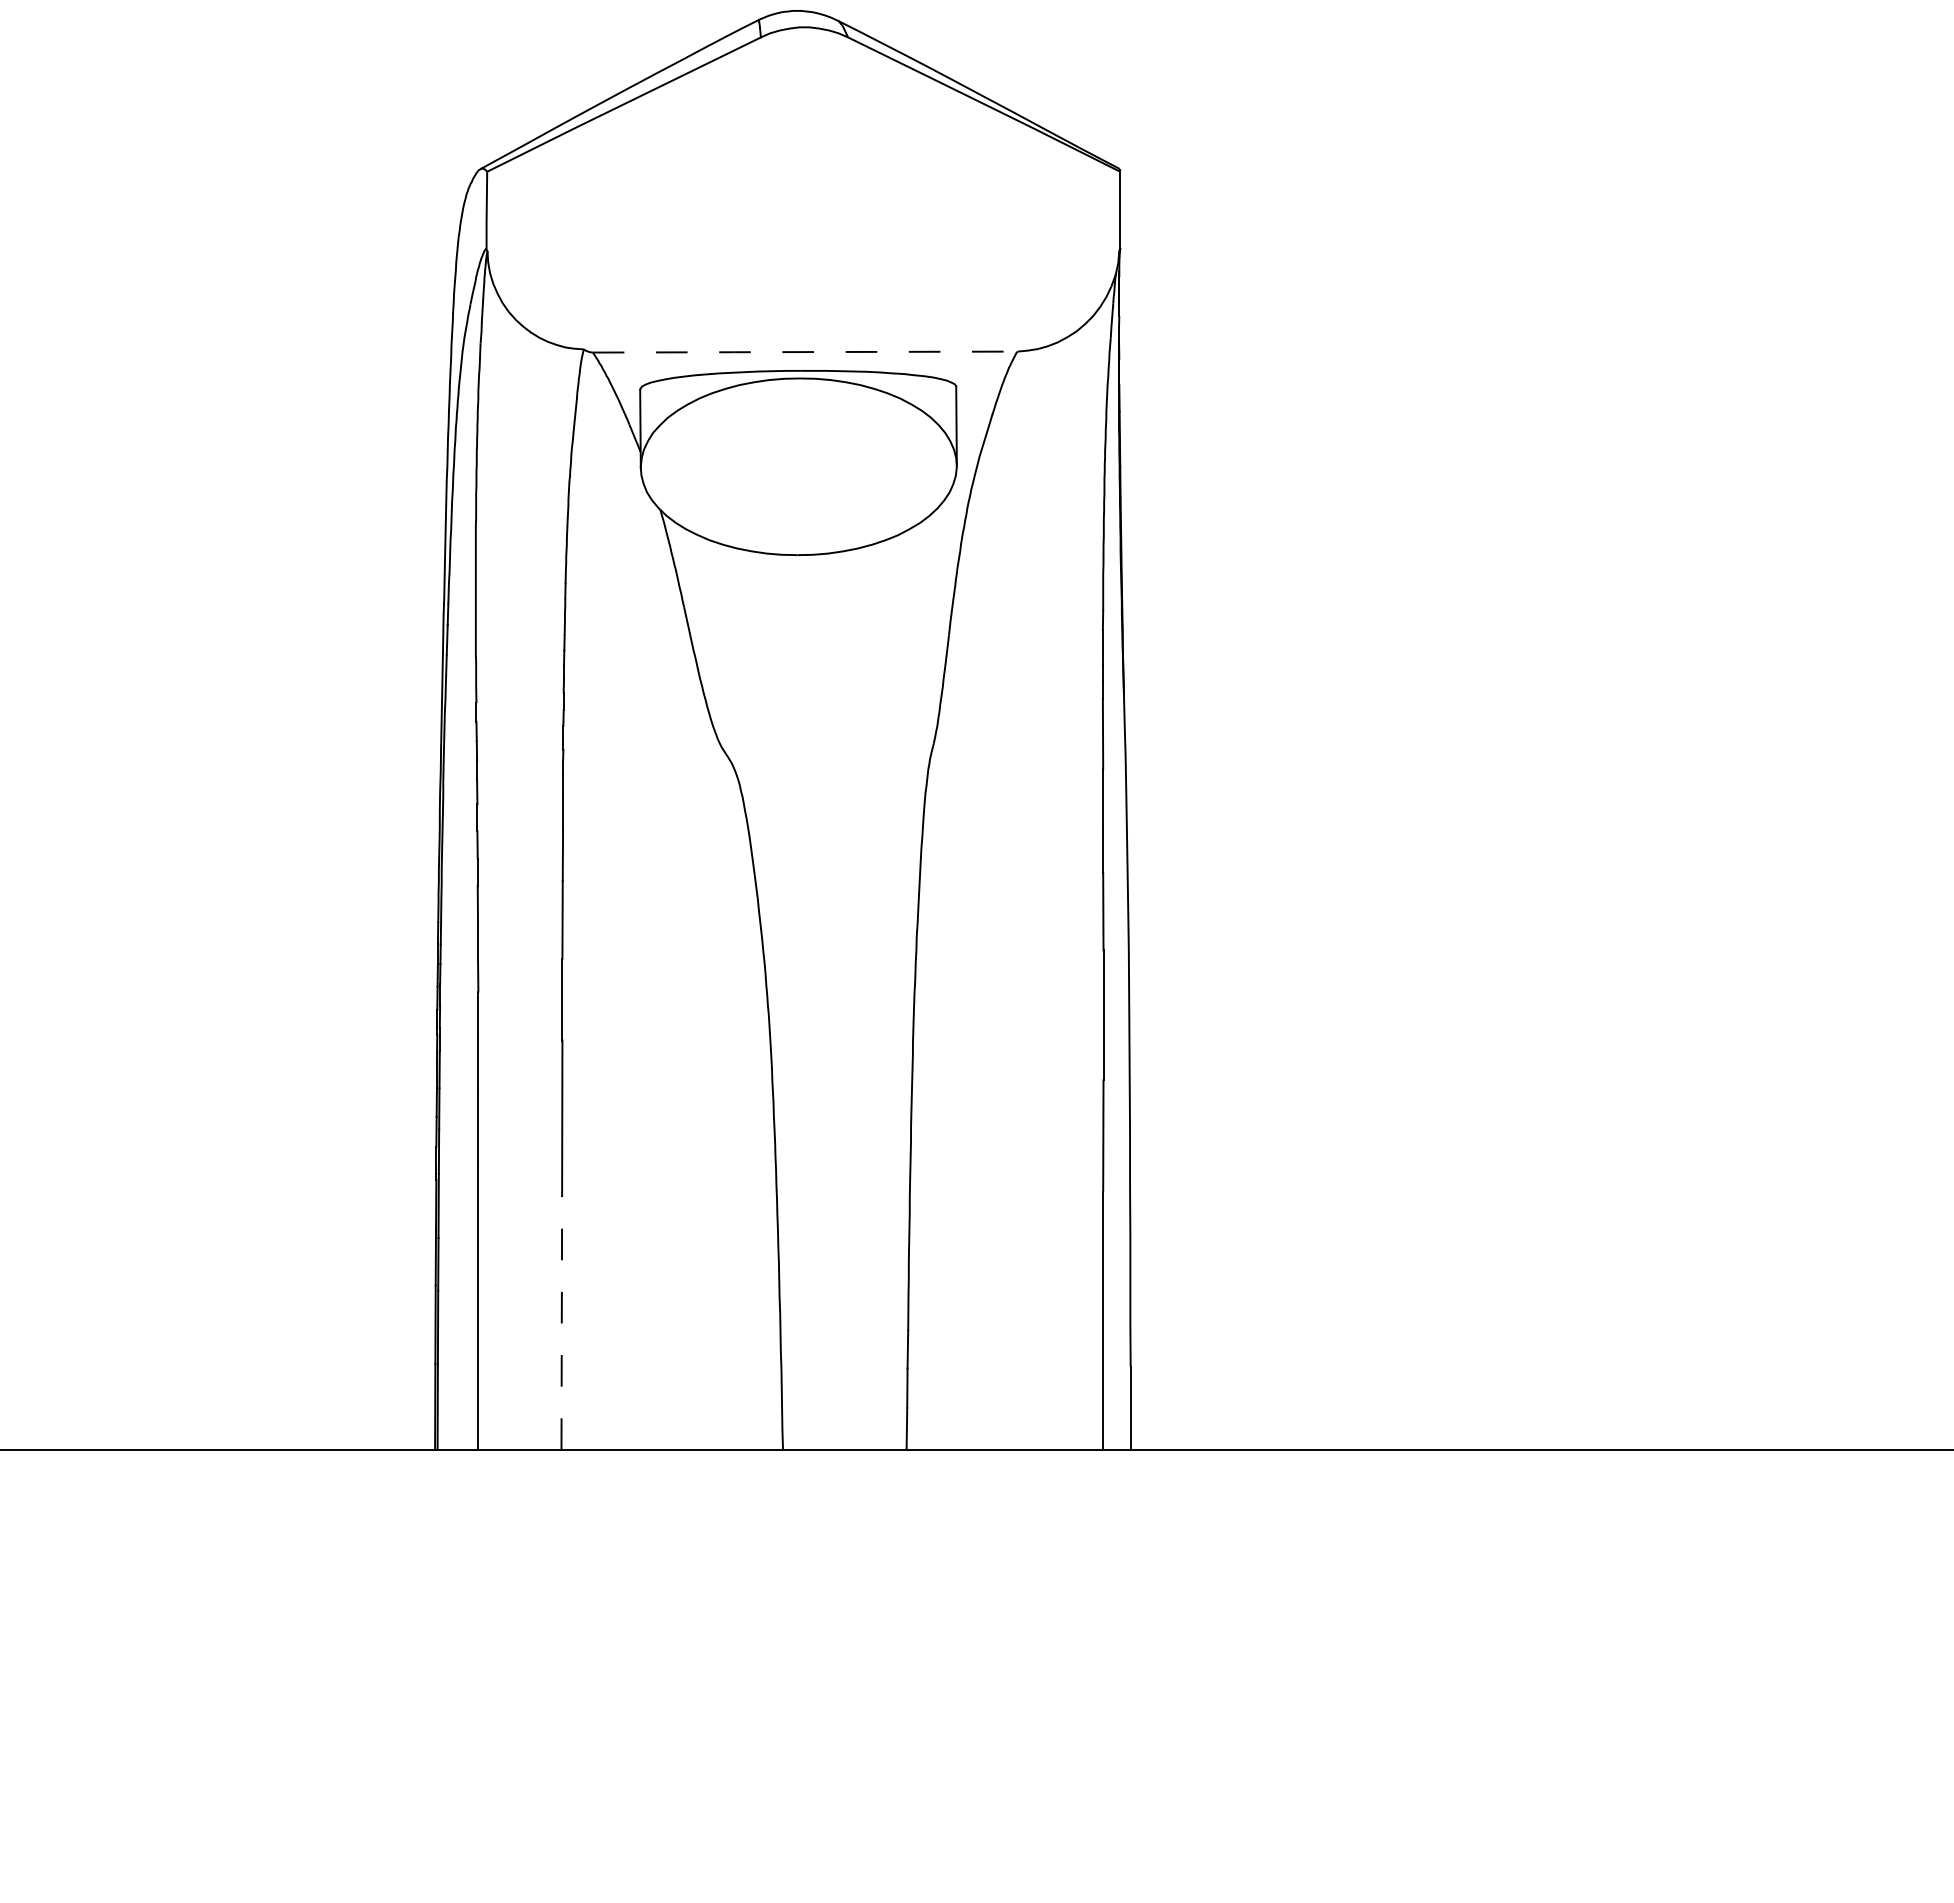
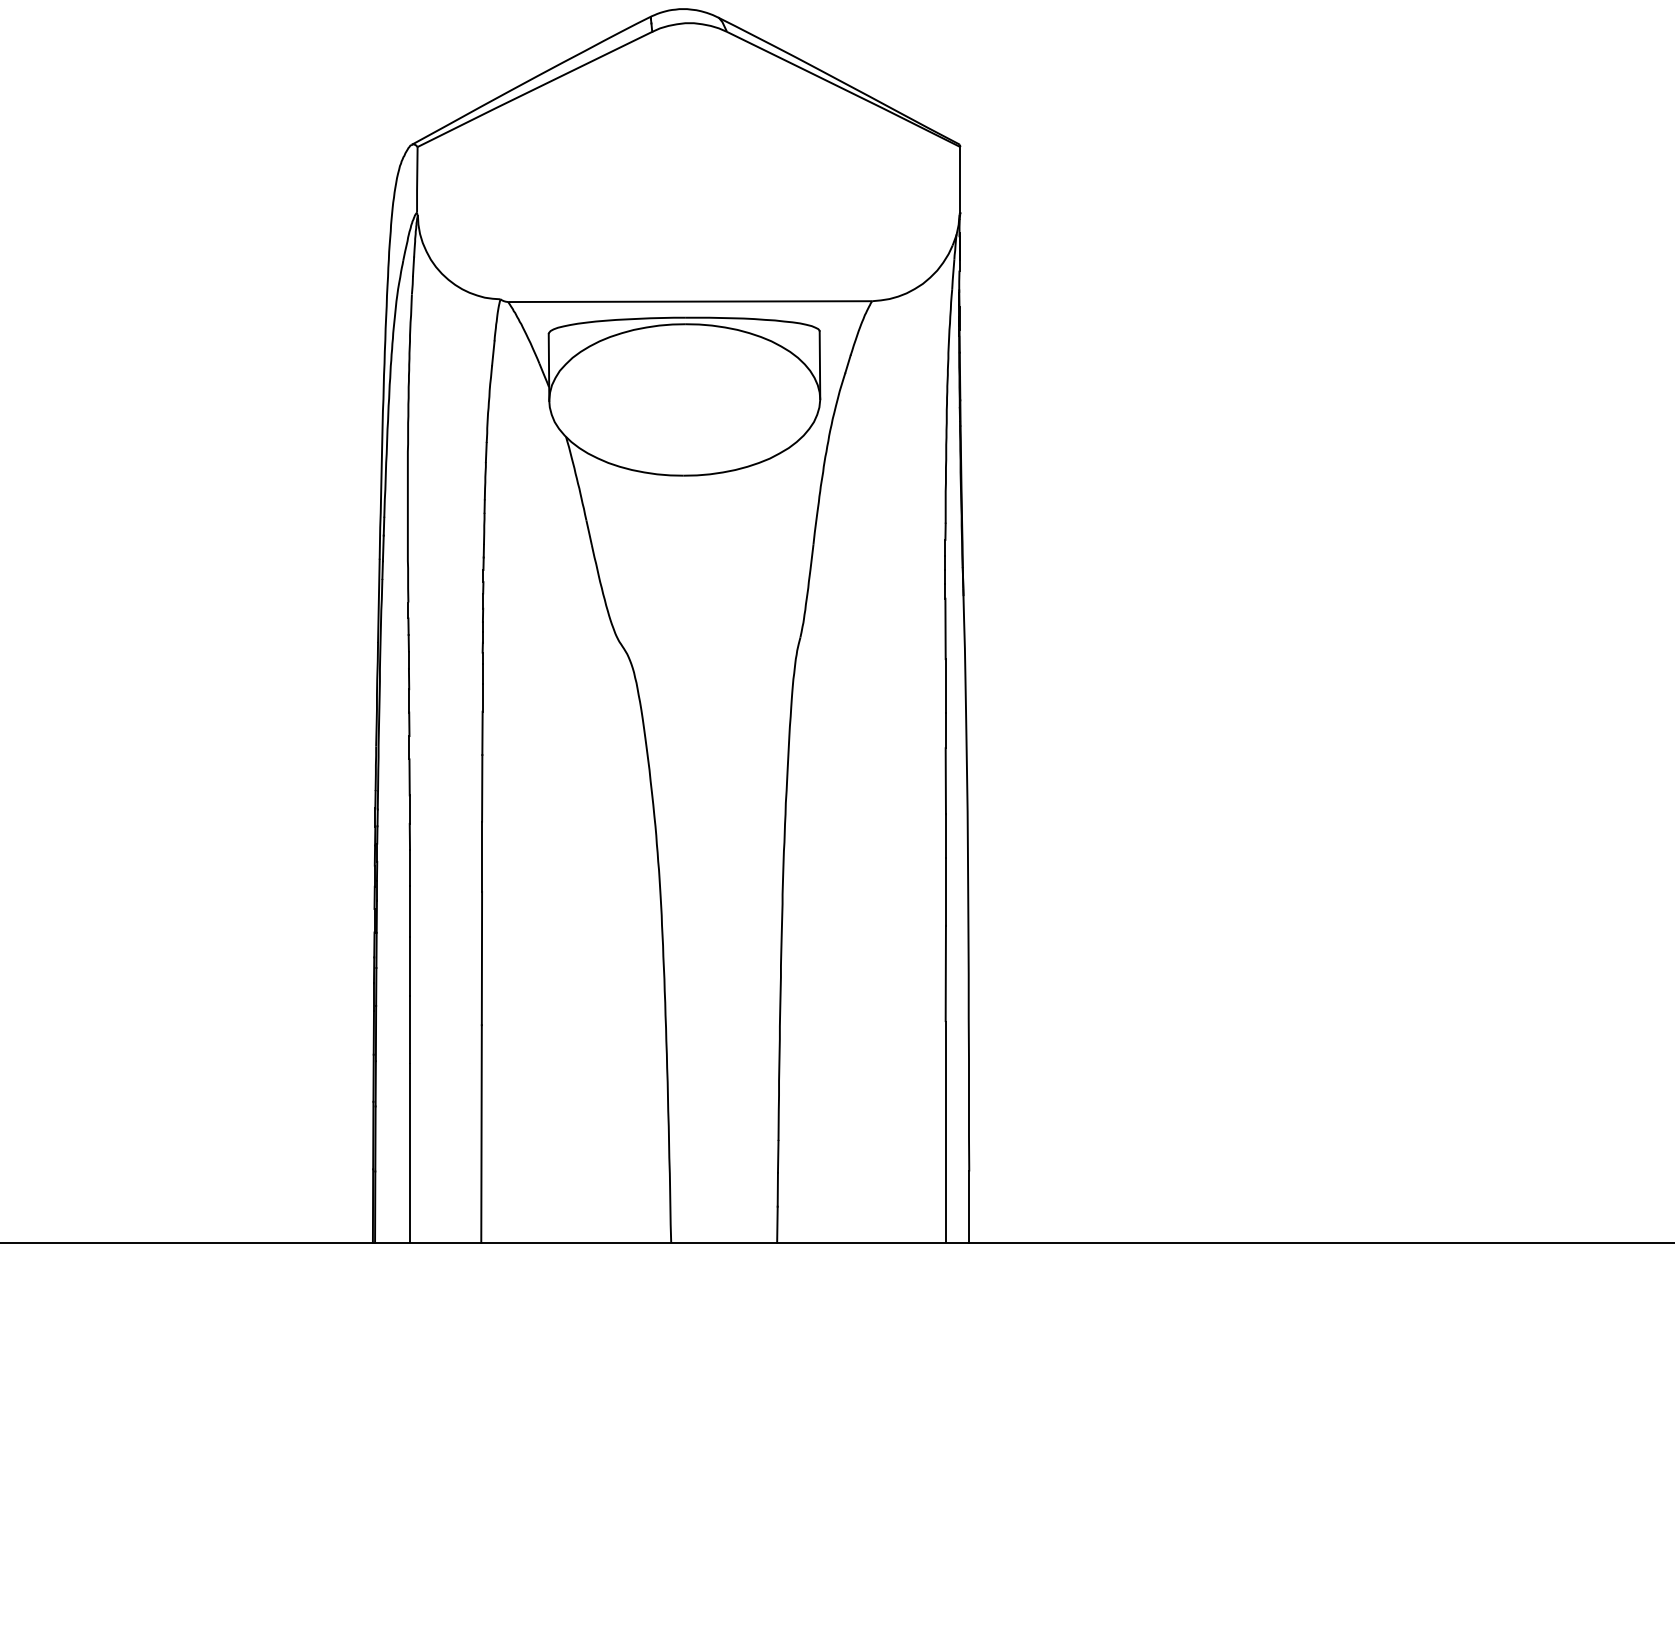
line: (805, 352) -> (690, 301), dashed -> solid
line: (561, 1322) -> (481, 1133), dashed -> solid

